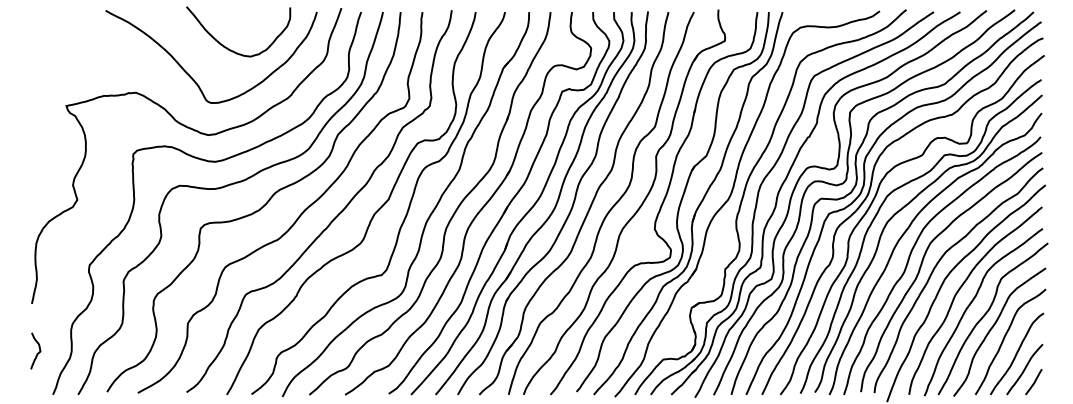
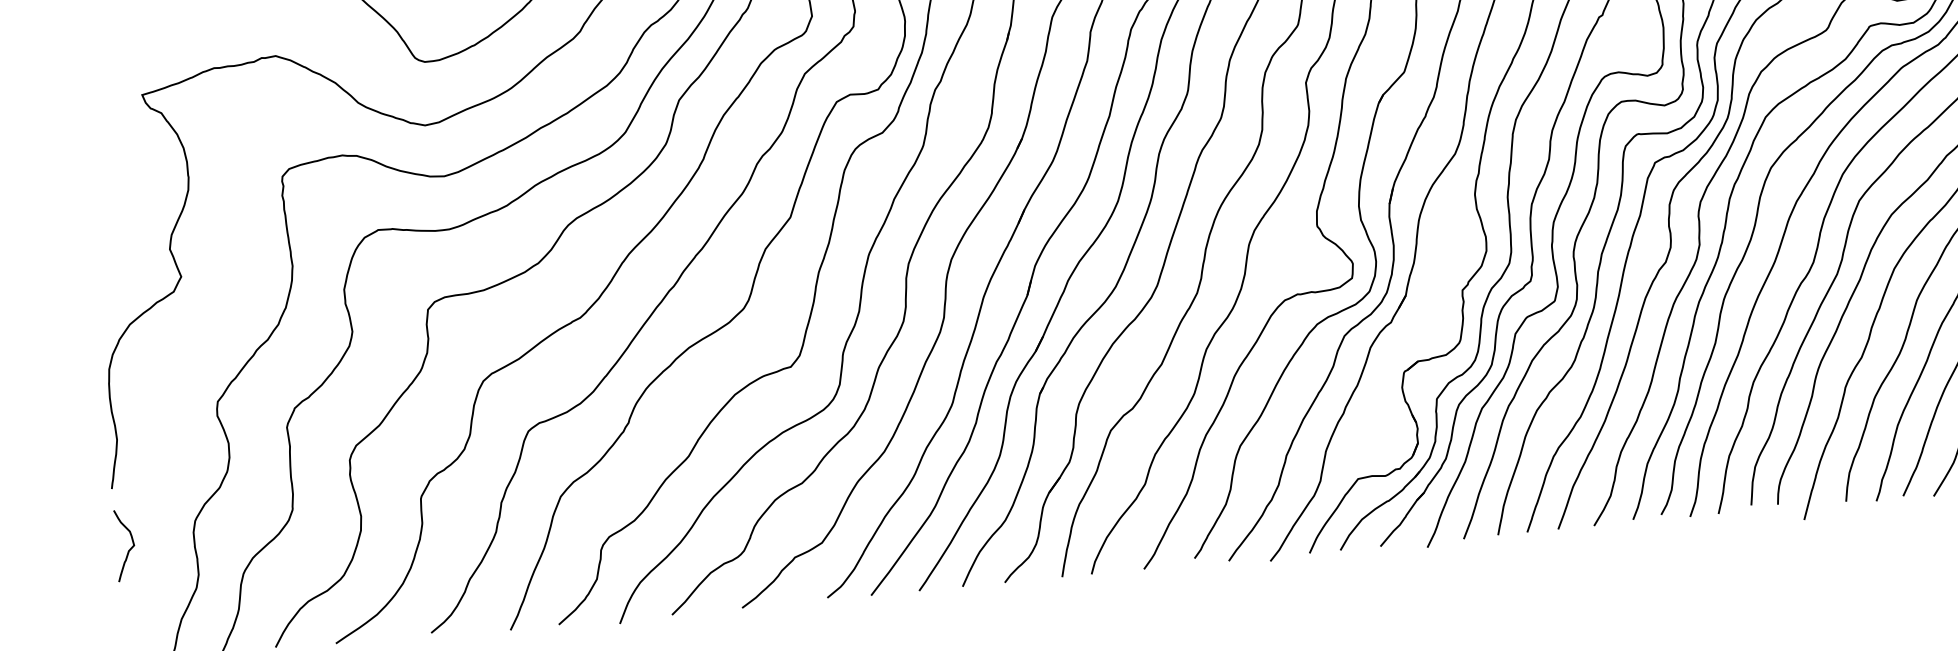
curve: (37, 352) -> (128, 547), moved

